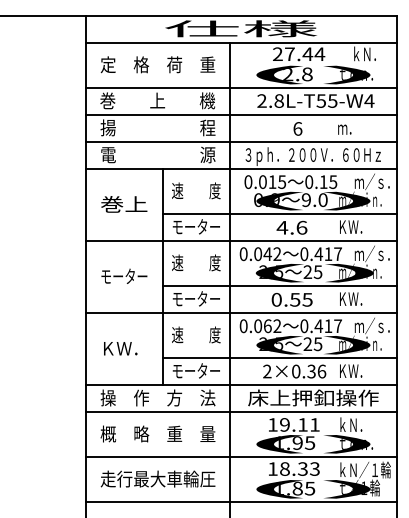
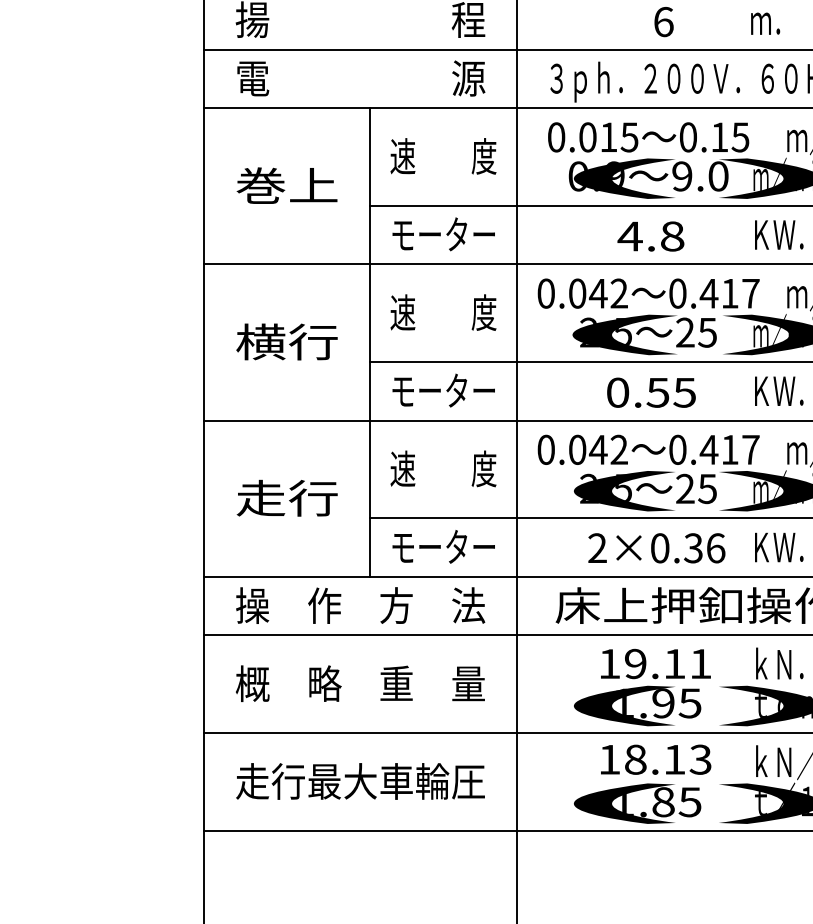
text: (301, 227) -> (671, 235), 4.6 -> 4.8
text: (123, 276) -> (285, 342), モーター -> 横行
text: (267, 326) -> (597, 450), 0.062 -> 0.042
text: (124, 348) -> (287, 498), ＫＷ． -> 走行
text: (302, 468) -> (673, 758), 18.33 -> 18.13

